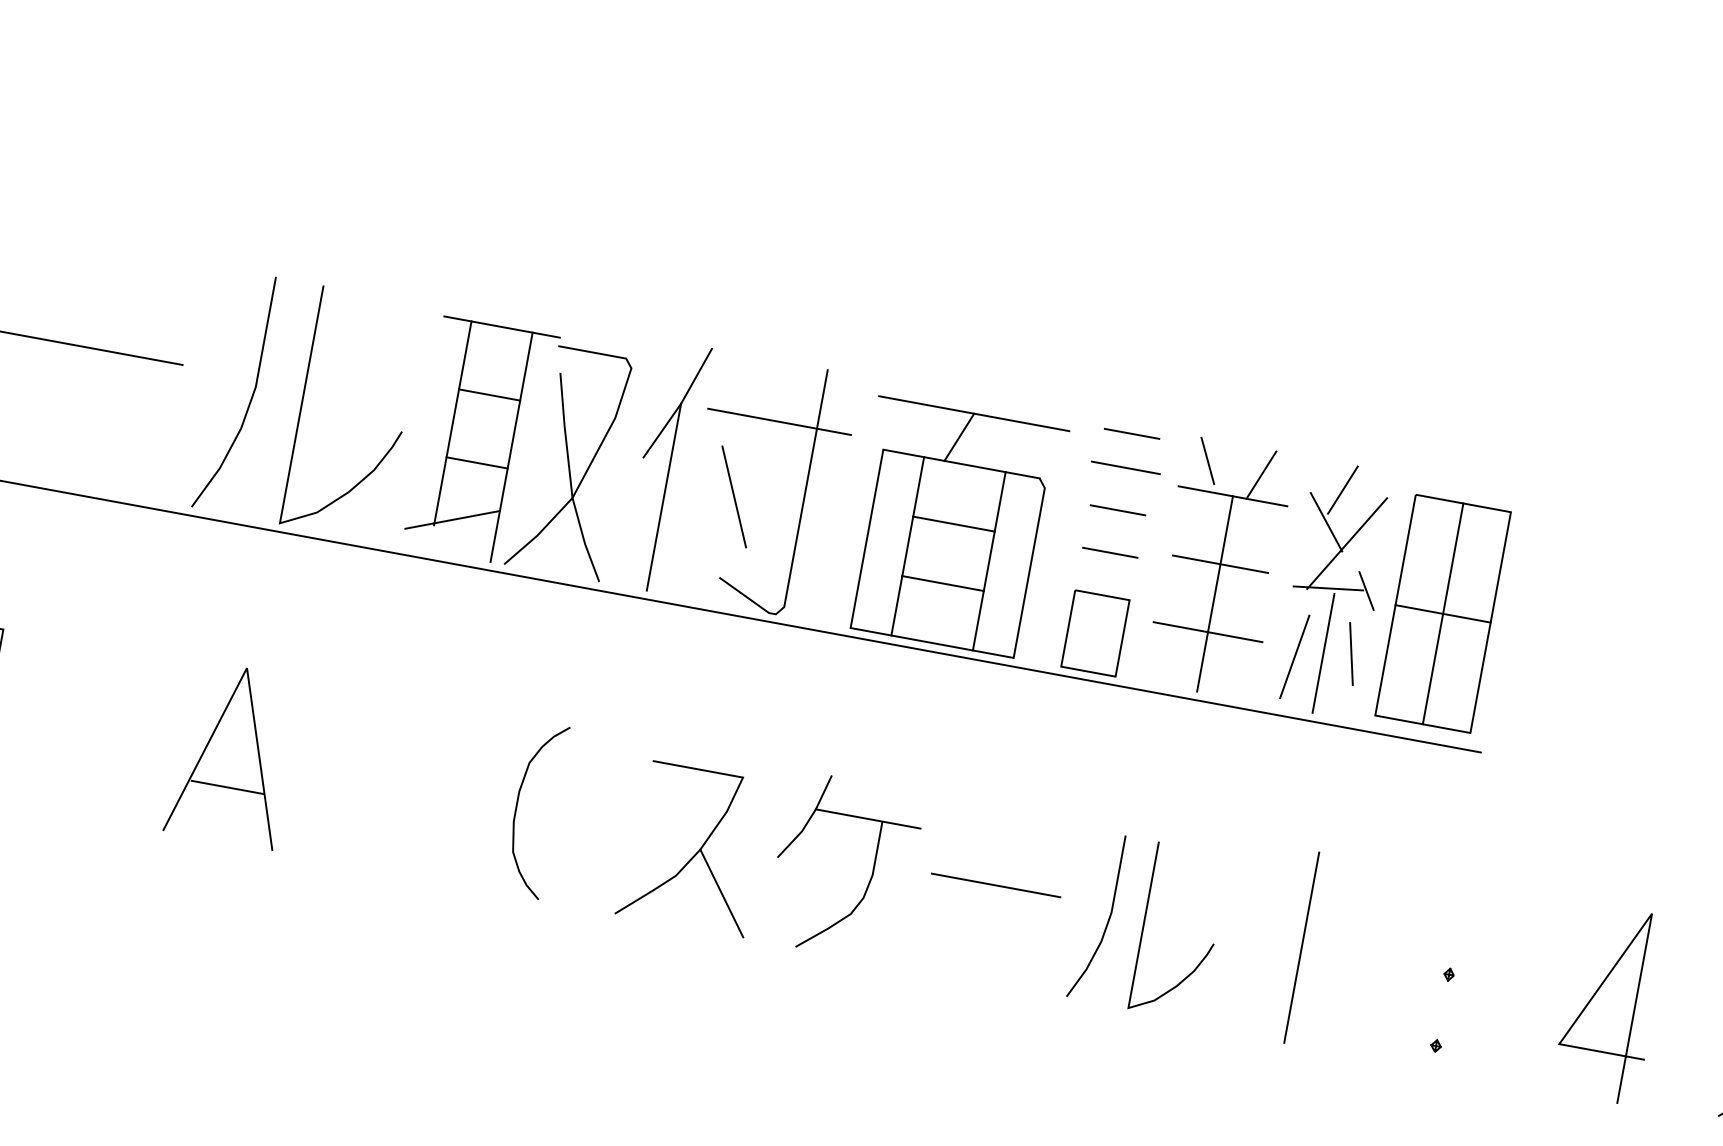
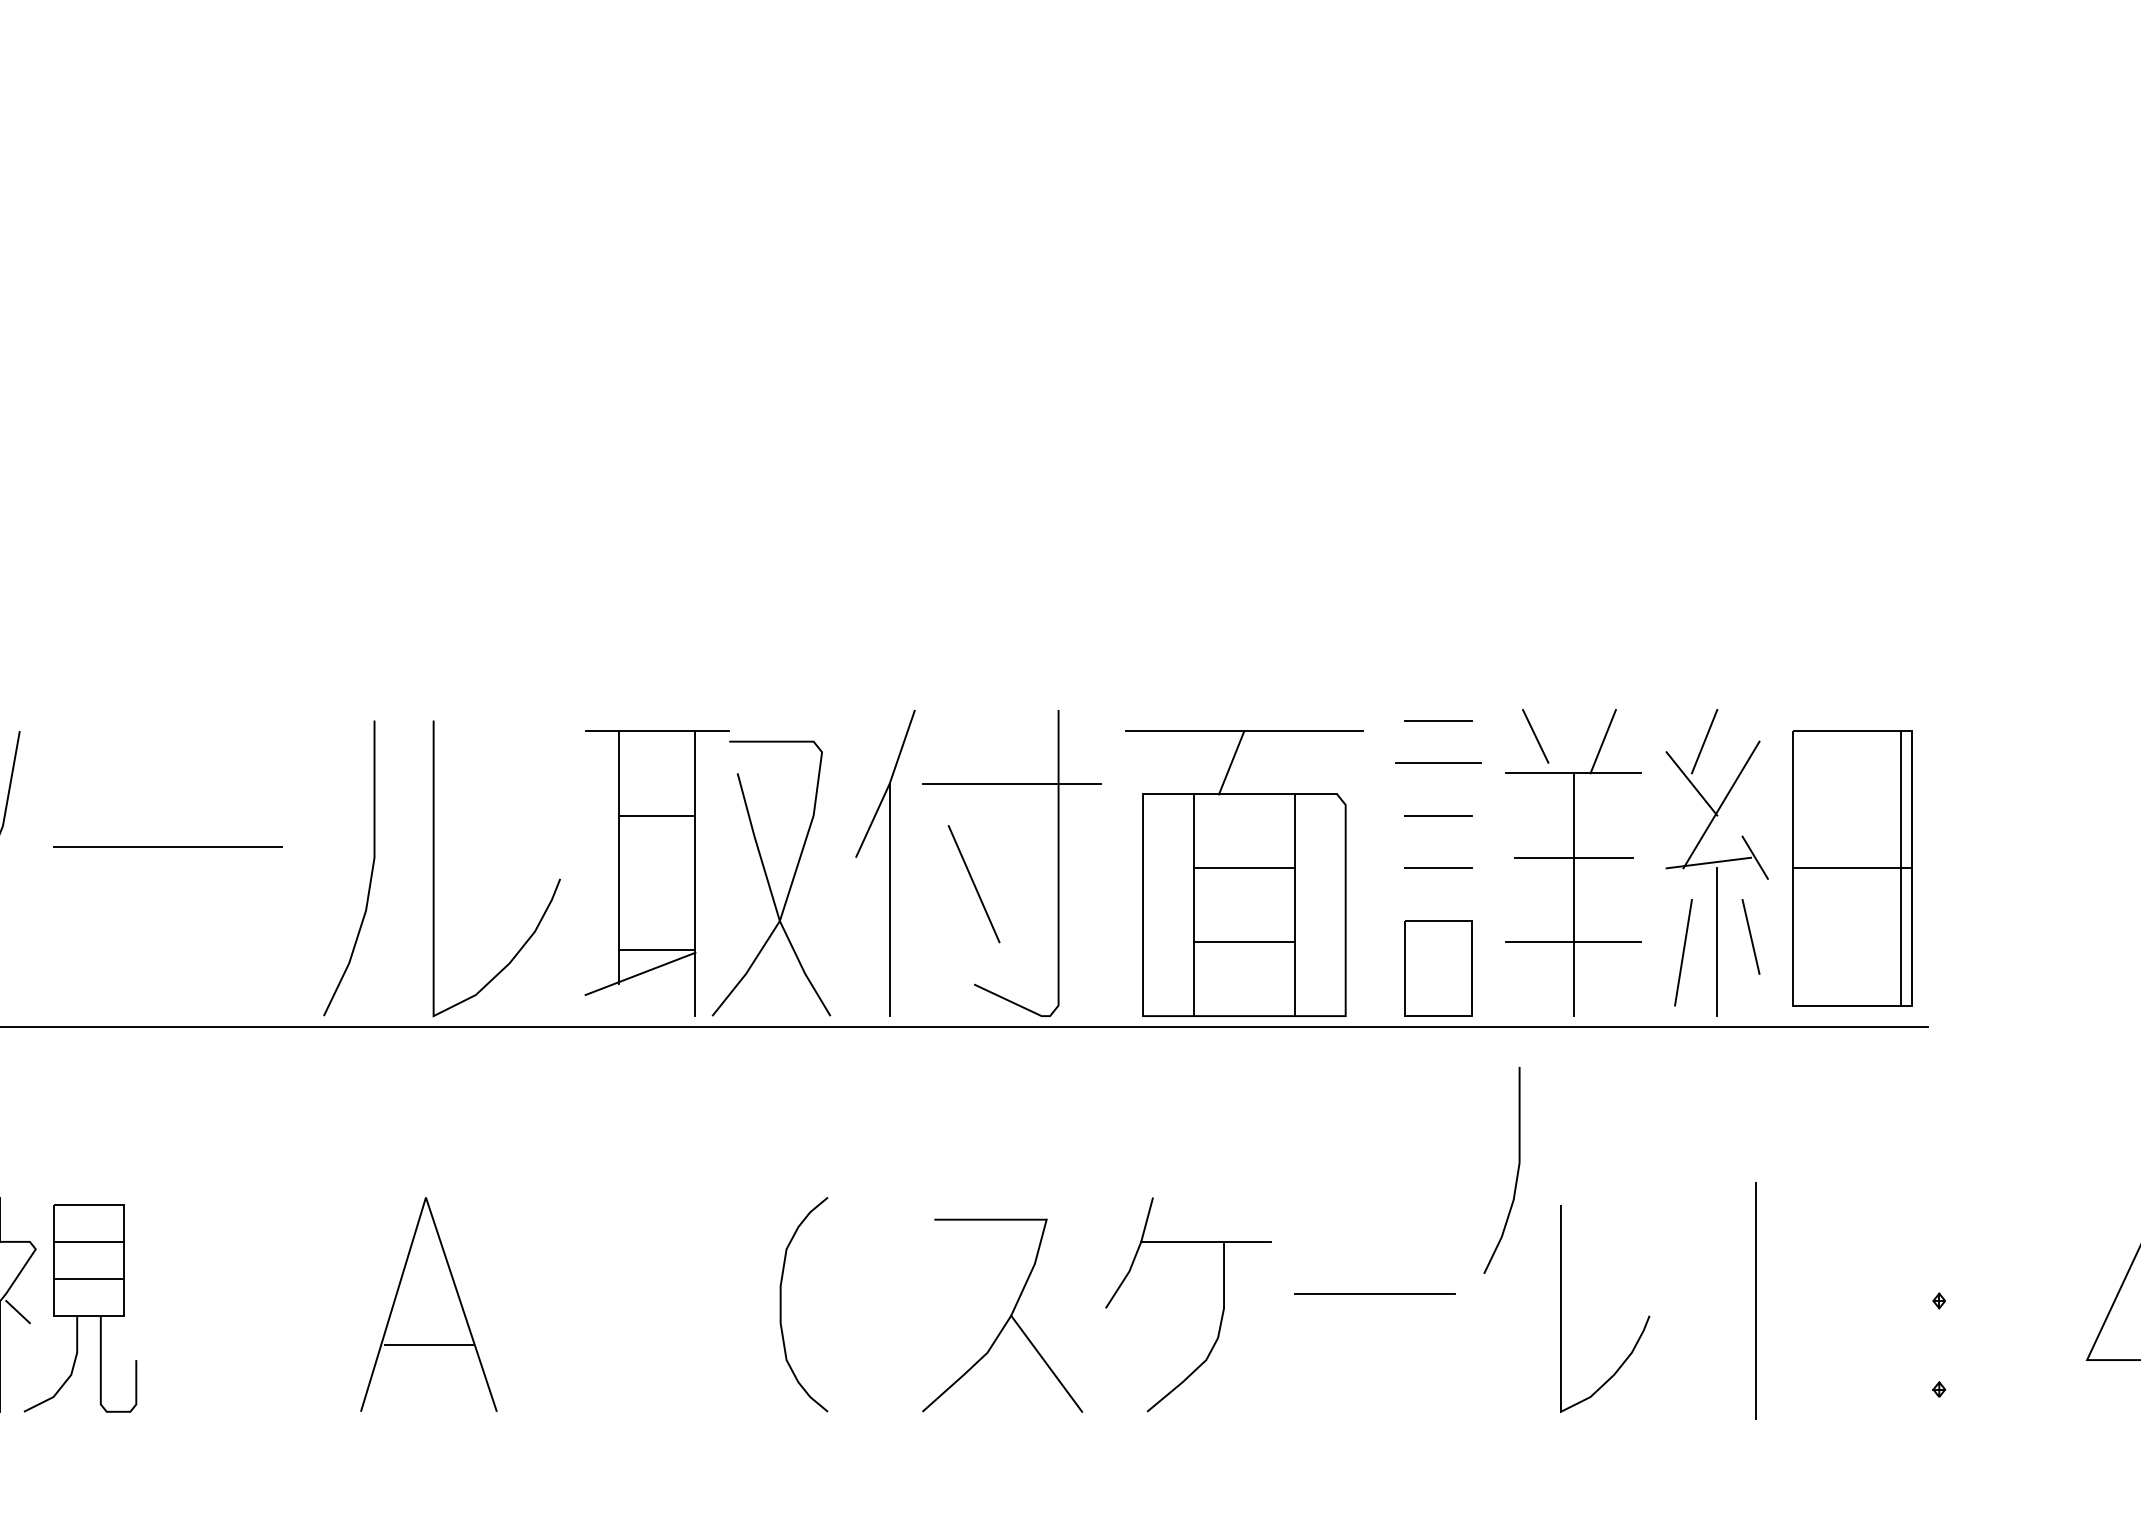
line: (477, 463) -> (657, 950), moved
line: (1443, 614) -> (1901, 868), moved
line: (1107, 921) -> (1516, 1174), moved

